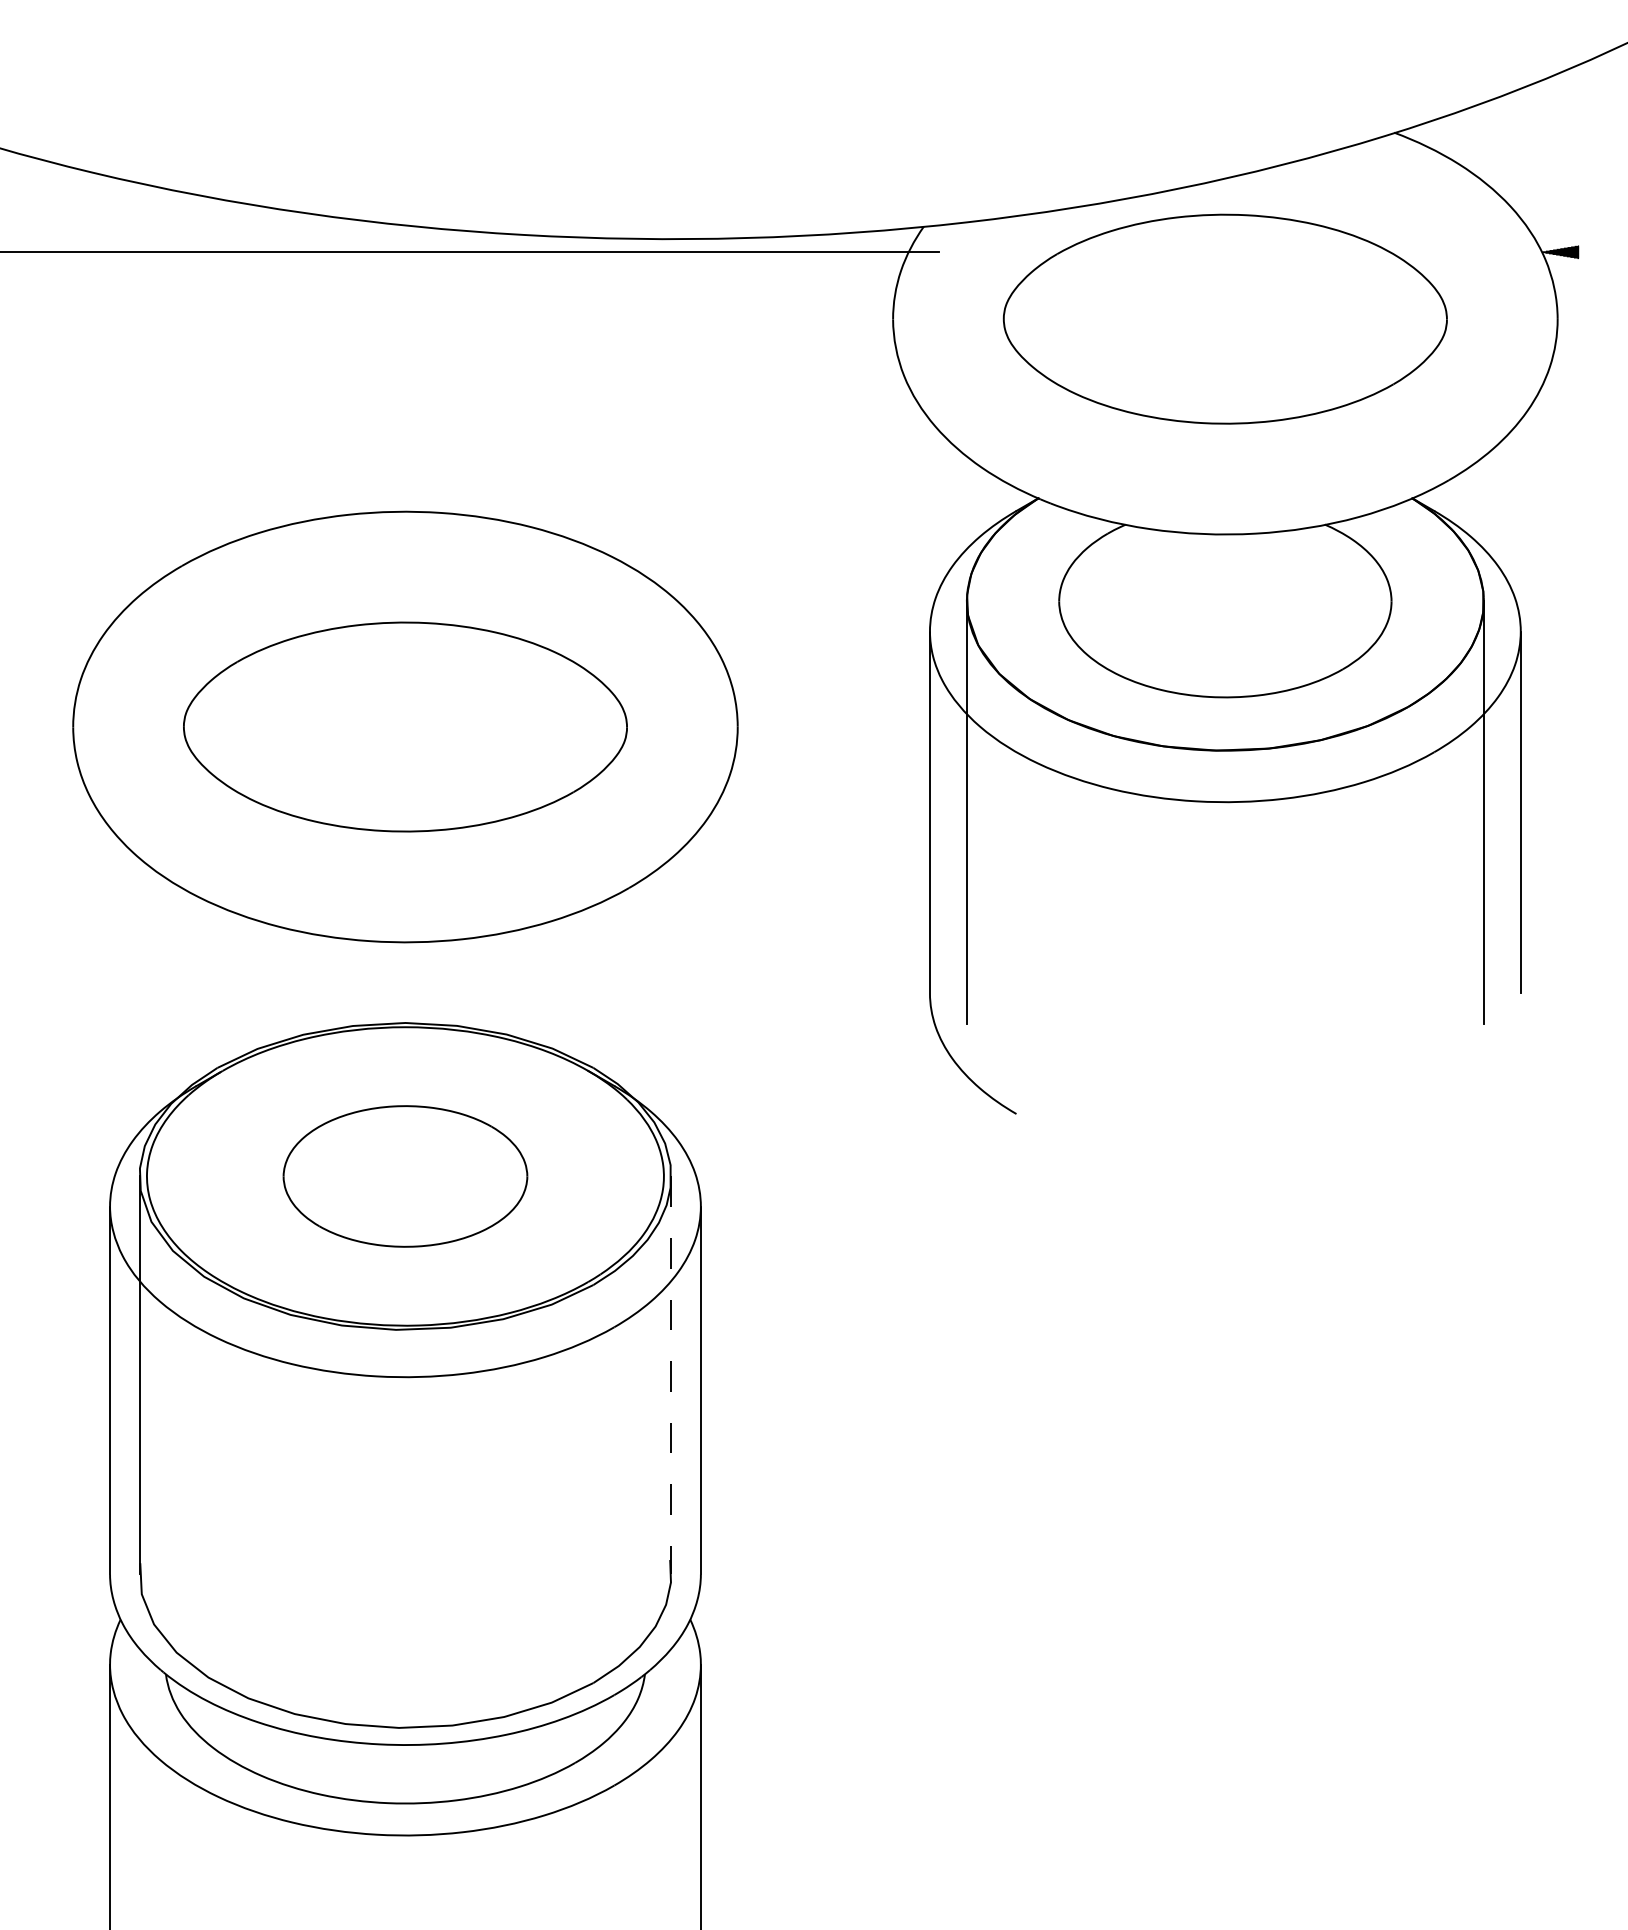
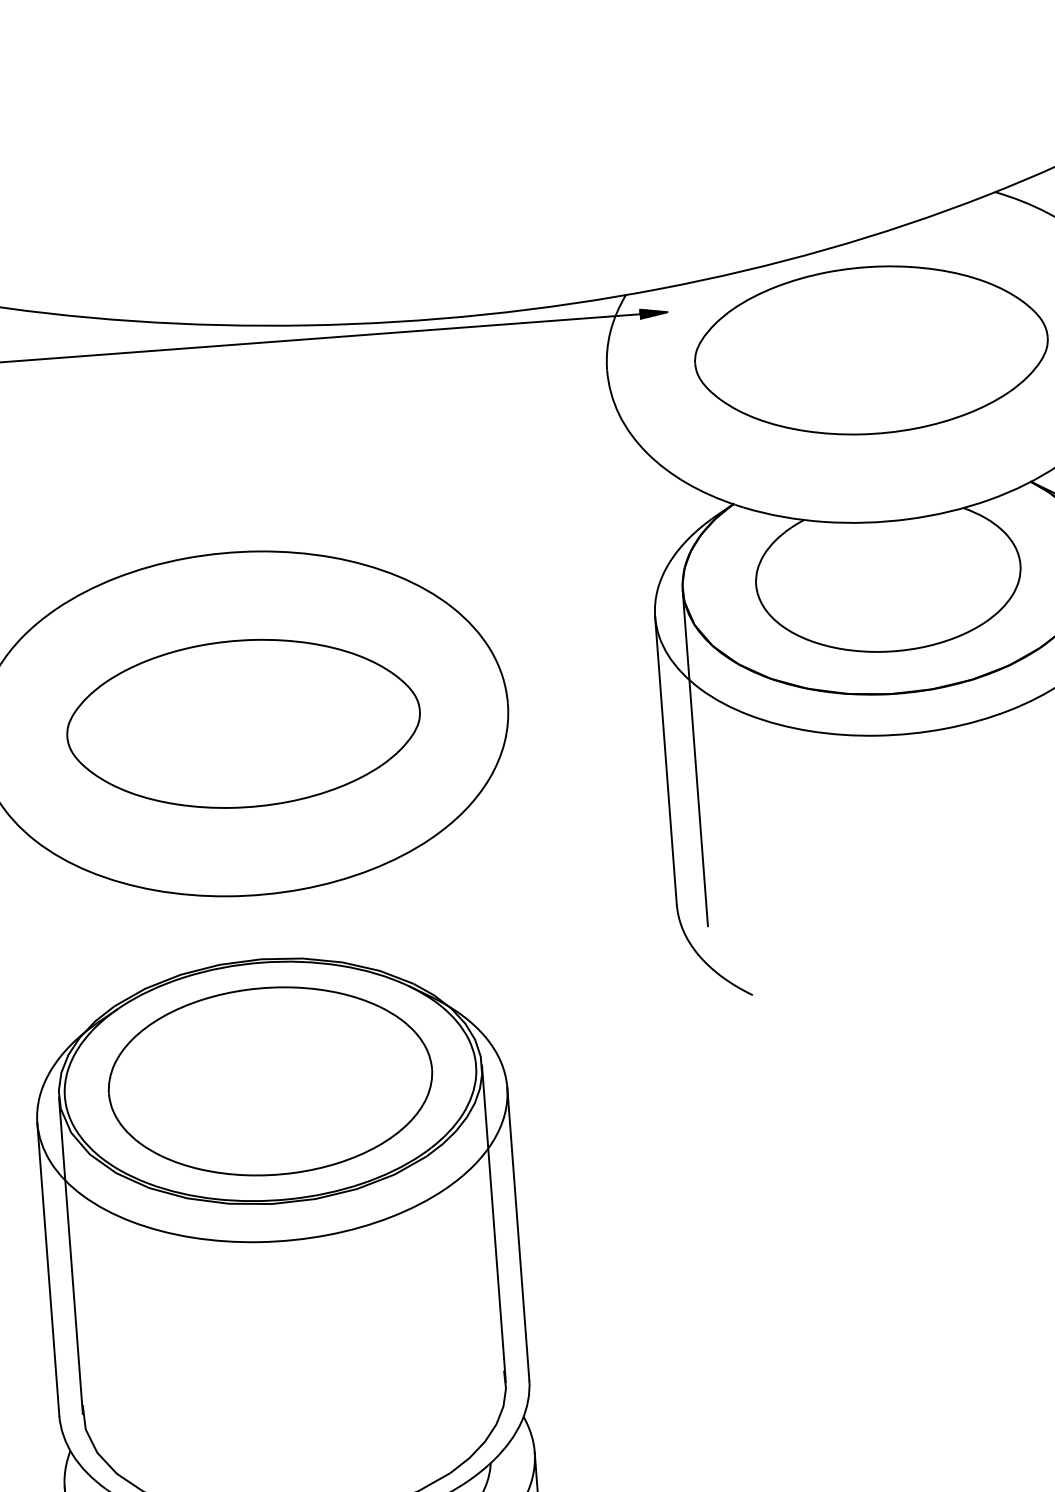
hatch: (957, 252) -> (654, 313), added
part: (405, 1176) -> (270, 1081), size x1.67
line: (671, 1375) -> (494, 1223), dashed -> solid

